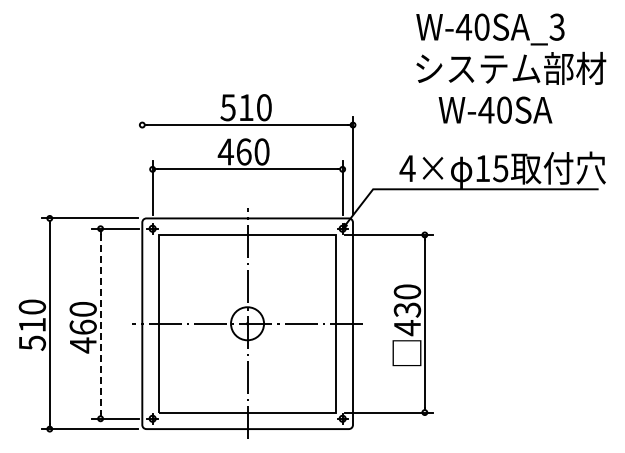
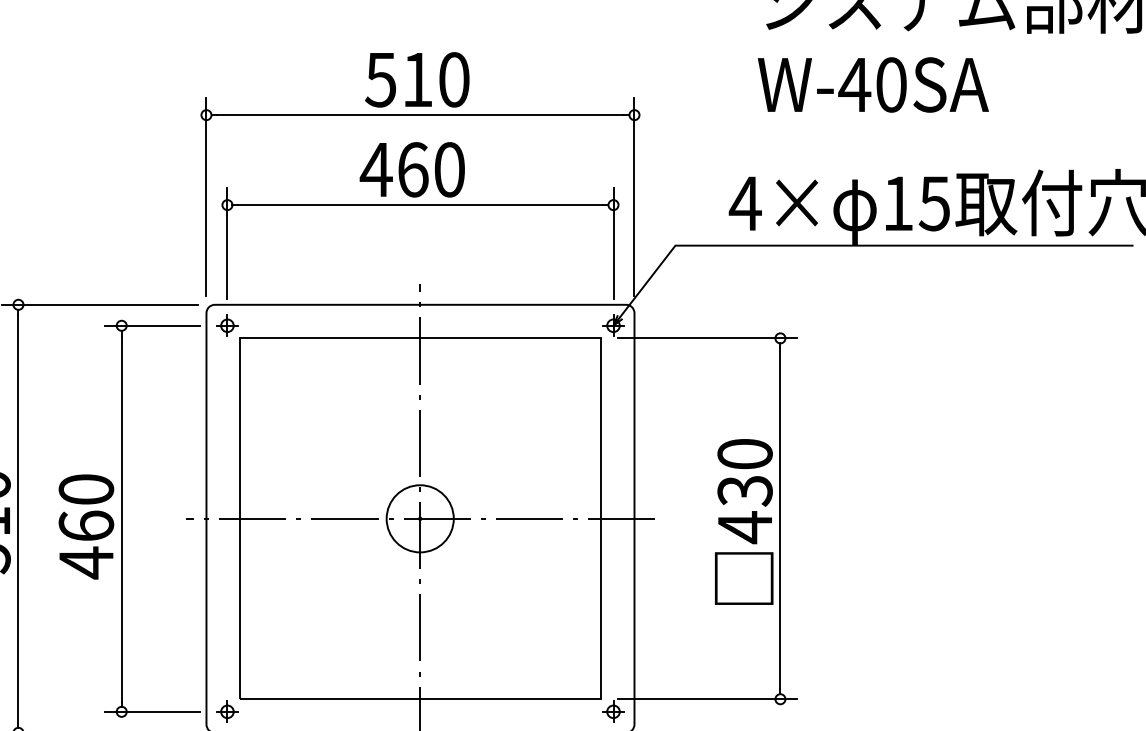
text: (495, 109) -> (873, 83), moved
line: (142, 165) -> (206, 197), added
line: (100, 324) -> (121, 520), dashed -> solid

